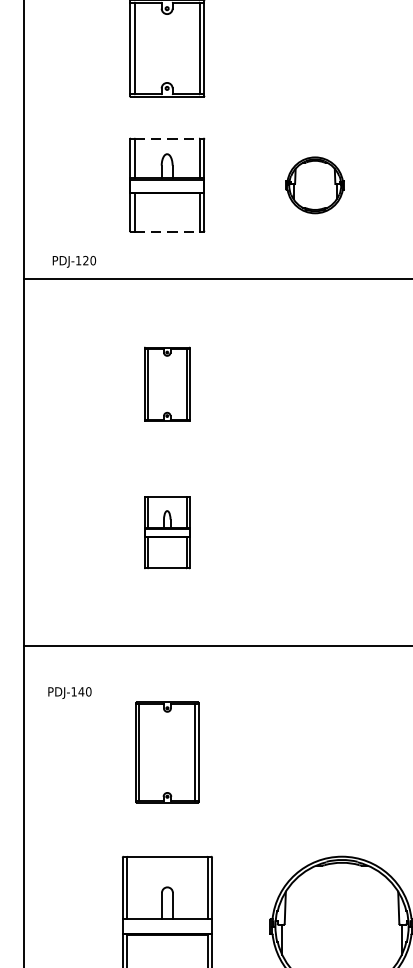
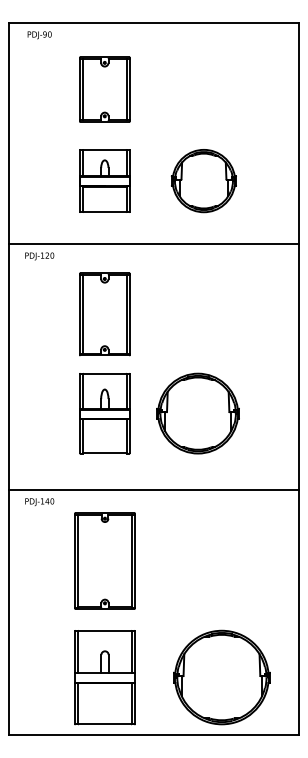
line: (166, 137) -> (104, 149), dashed -> solid
part: (314, 185) -> (203, 181), size x1.67
line: (166, 232) -> (104, 212), dashed -> solid
text: (74, 261) -> (39, 256), moved
part: (166, 384) -> (104, 314), size x1.67
part: (166, 532) -> (104, 413), size x1.67
part: (305, 532) -> (197, 413), added
text: (69, 692) -> (39, 501), moved
part: (166, 751) -> (104, 560), size x1.43

